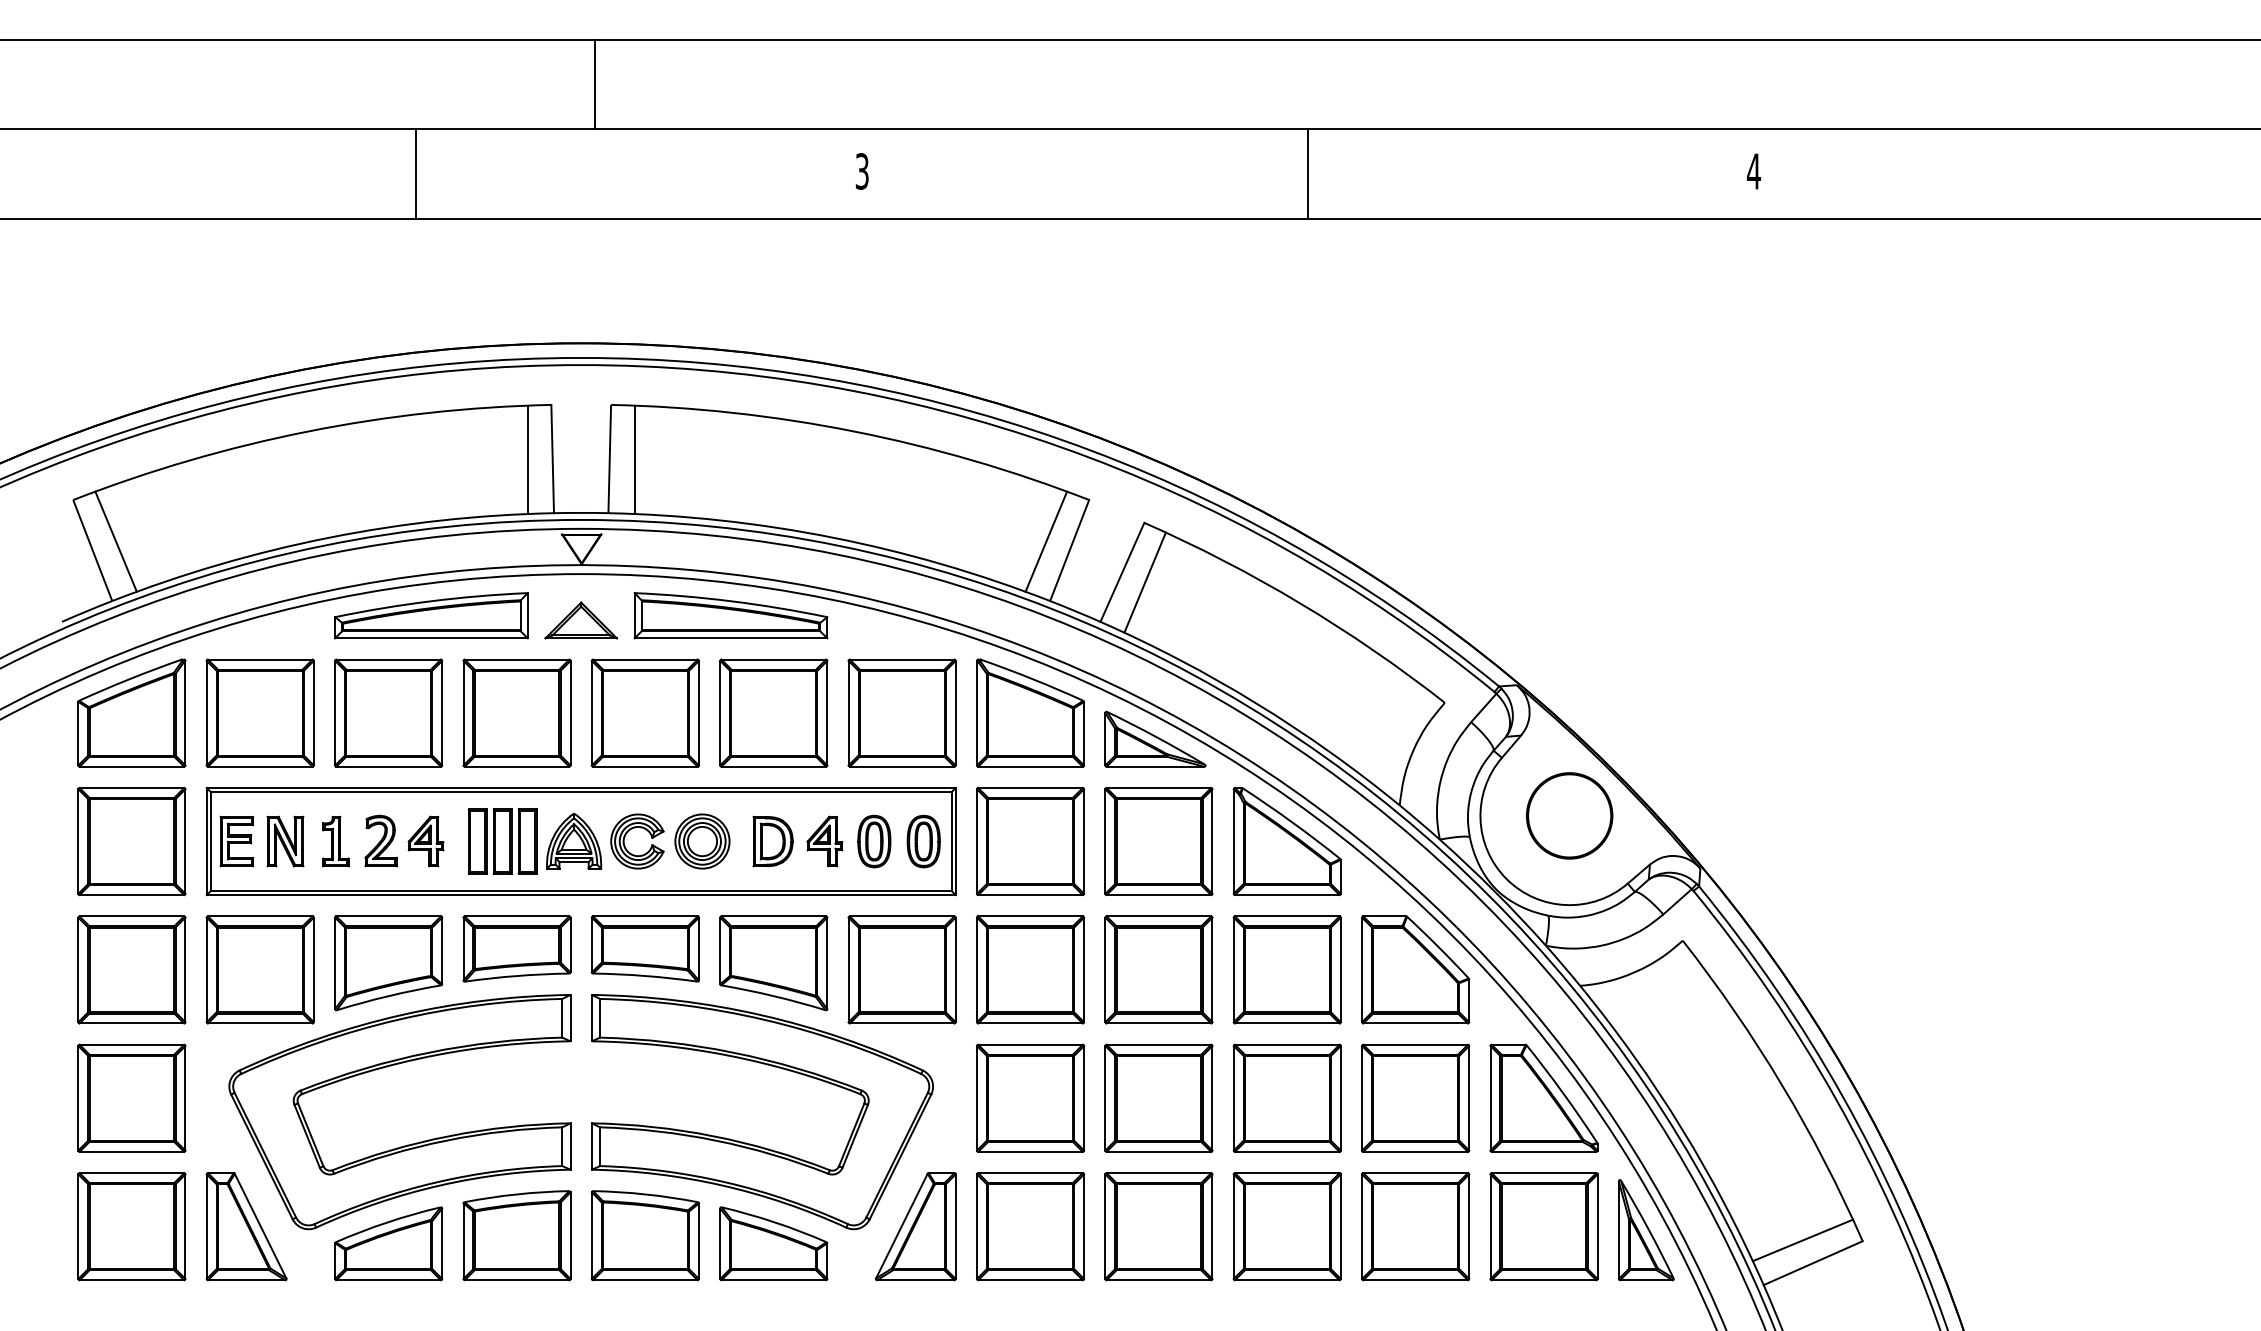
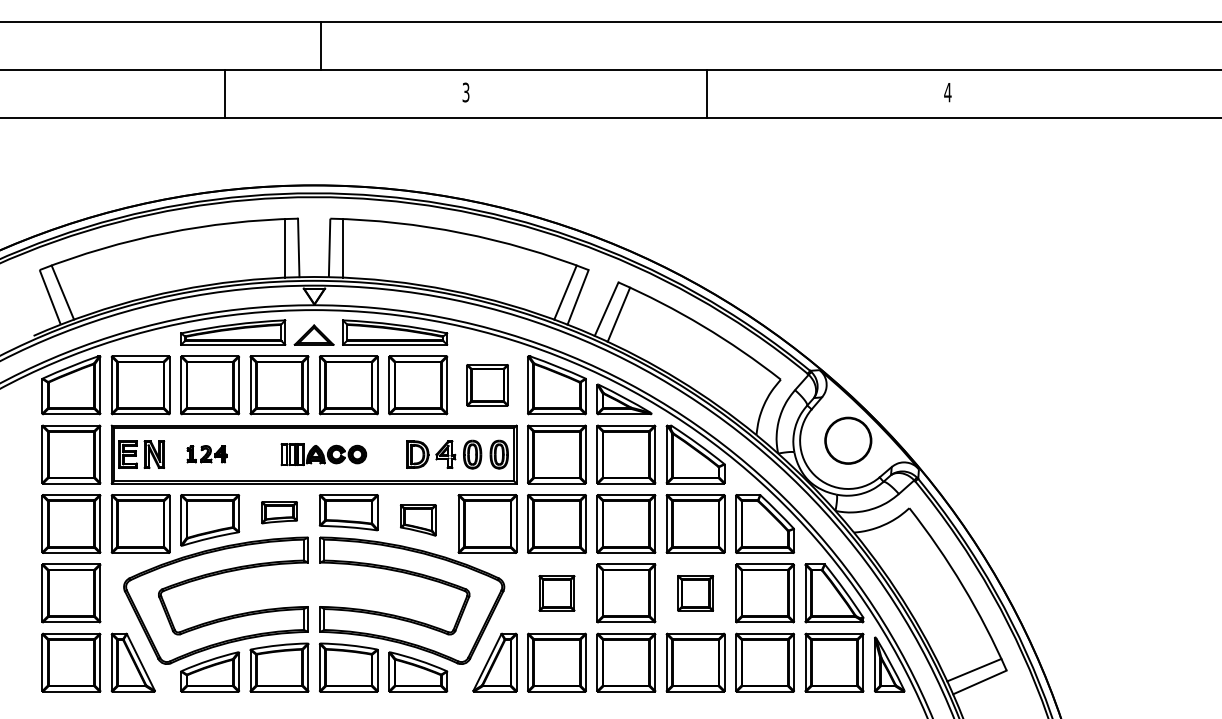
part: (901, 713) -> (487, 385), size x0.7
part: (381, 839) -> (206, 453), size x0.6
part: (598, 841) -> (323, 454), size x0.6
part: (517, 948) -> (279, 512), size x0.6
part: (774, 963) -> (418, 520), size x0.6
part: (1029, 1098) -> (556, 593), size x0.6
part: (1286, 1098) -> (695, 593), size x0.6

